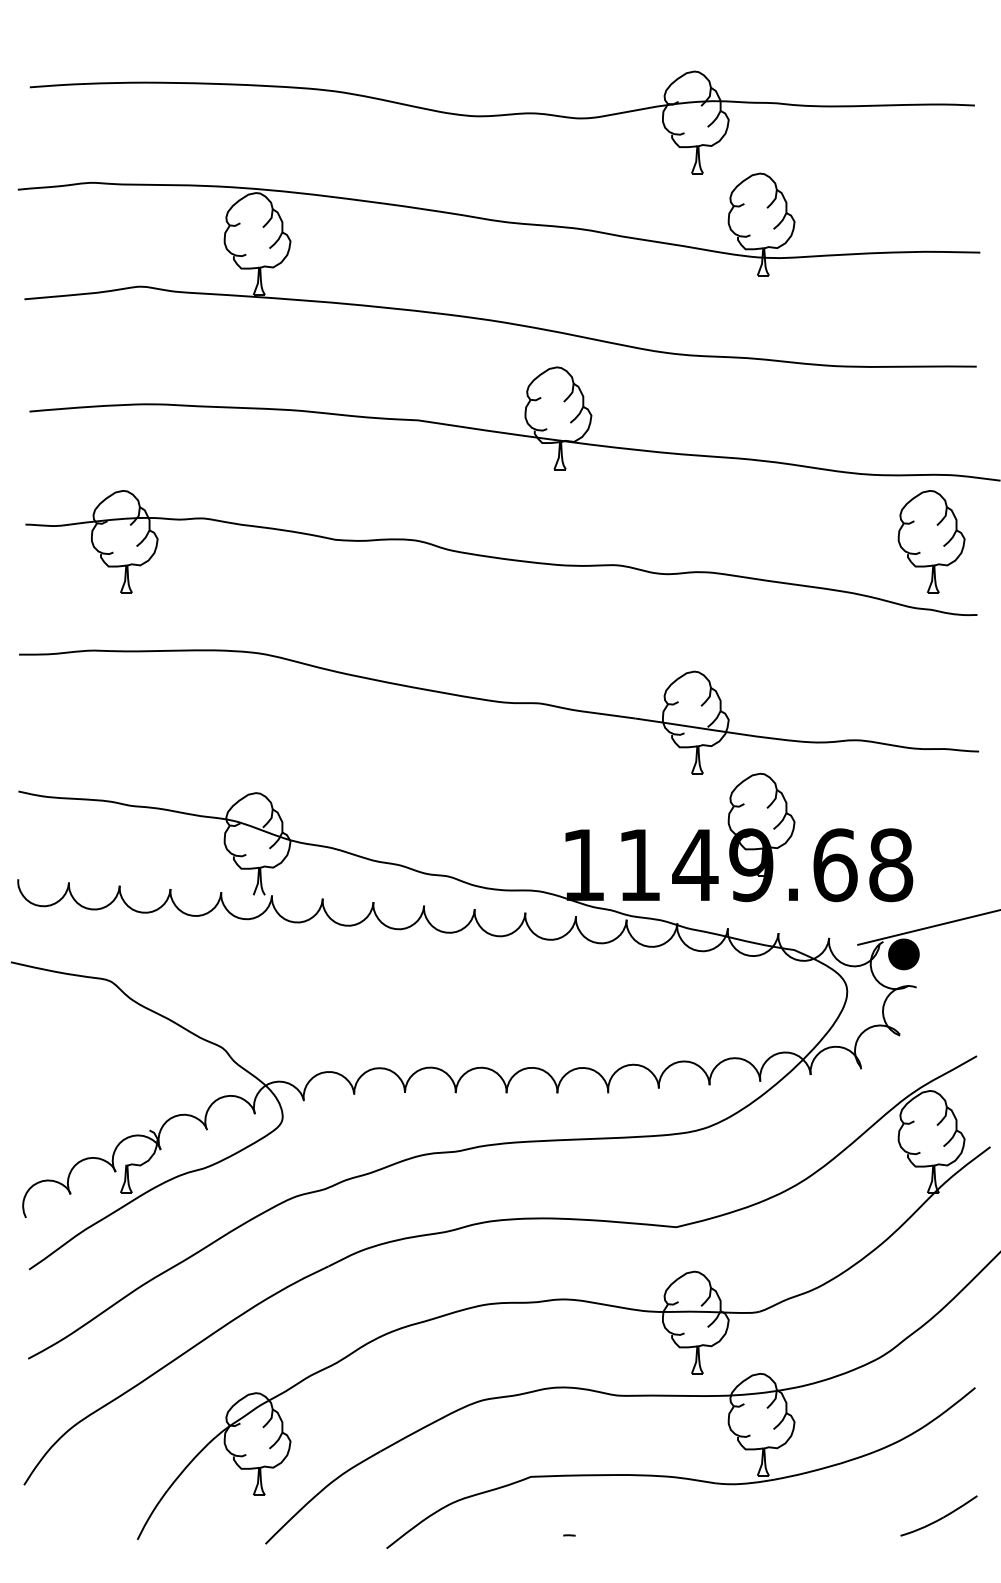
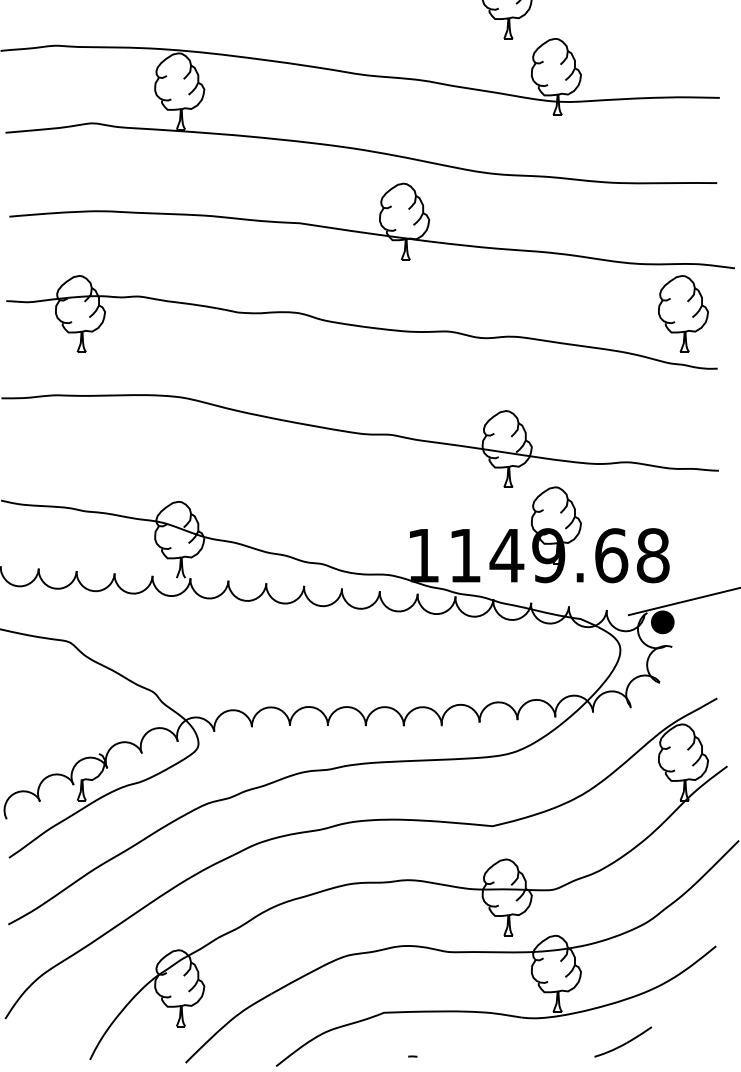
part: (938, 1515) -> (622, 1041), moved

